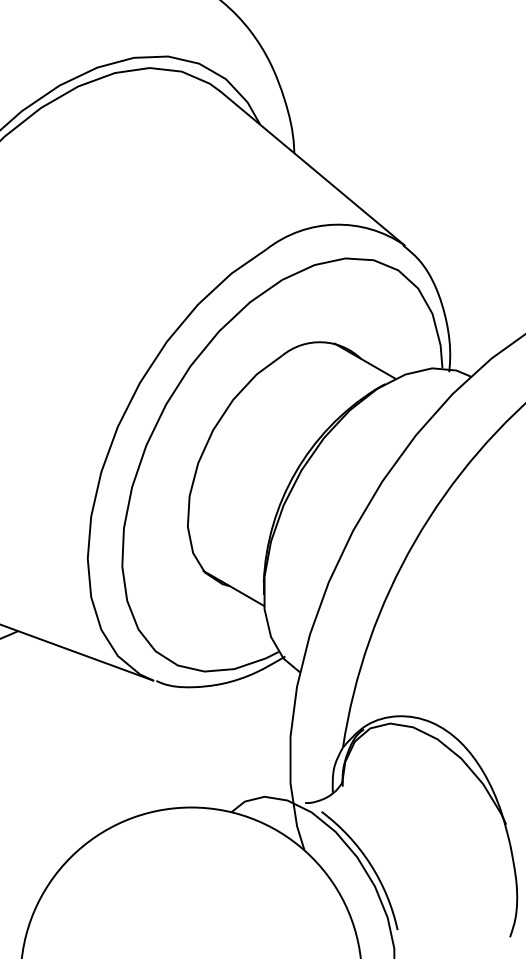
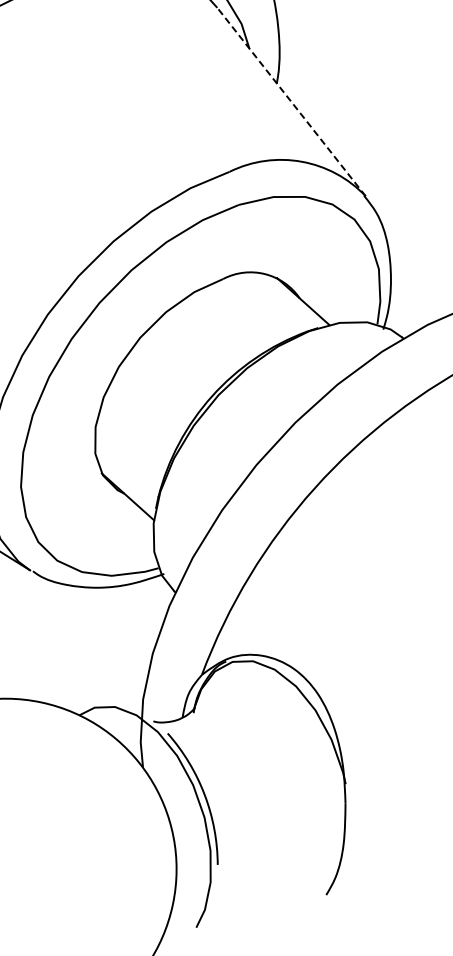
line: (312, 168) -> (291, 102), solid -> dashed

